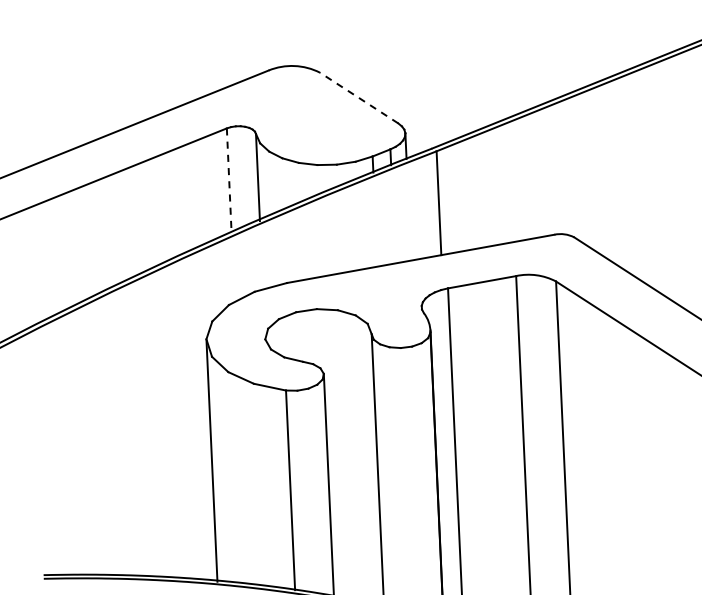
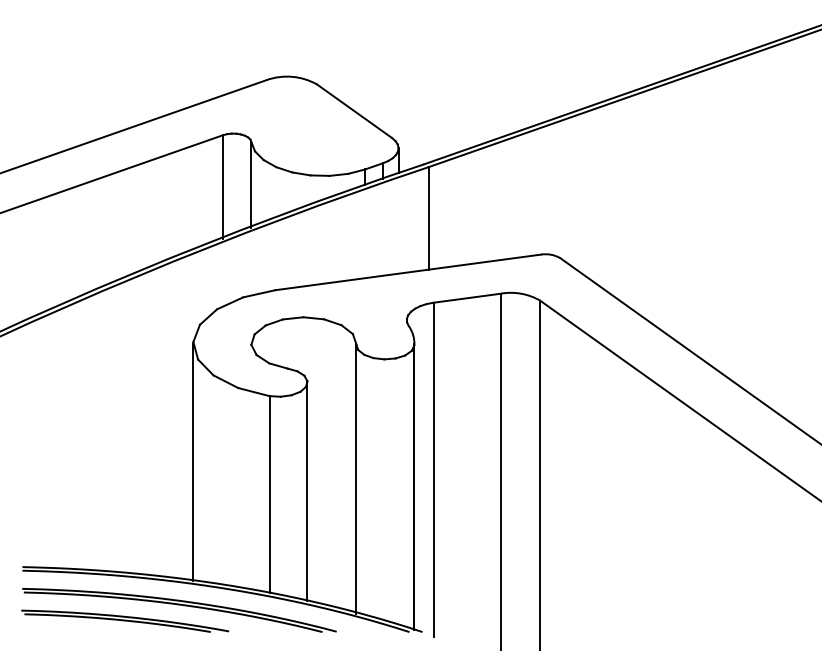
line: (359, 98) -> (354, 111), dashed -> solid
line: (228, 181) -> (222, 187), dashed -> solid

